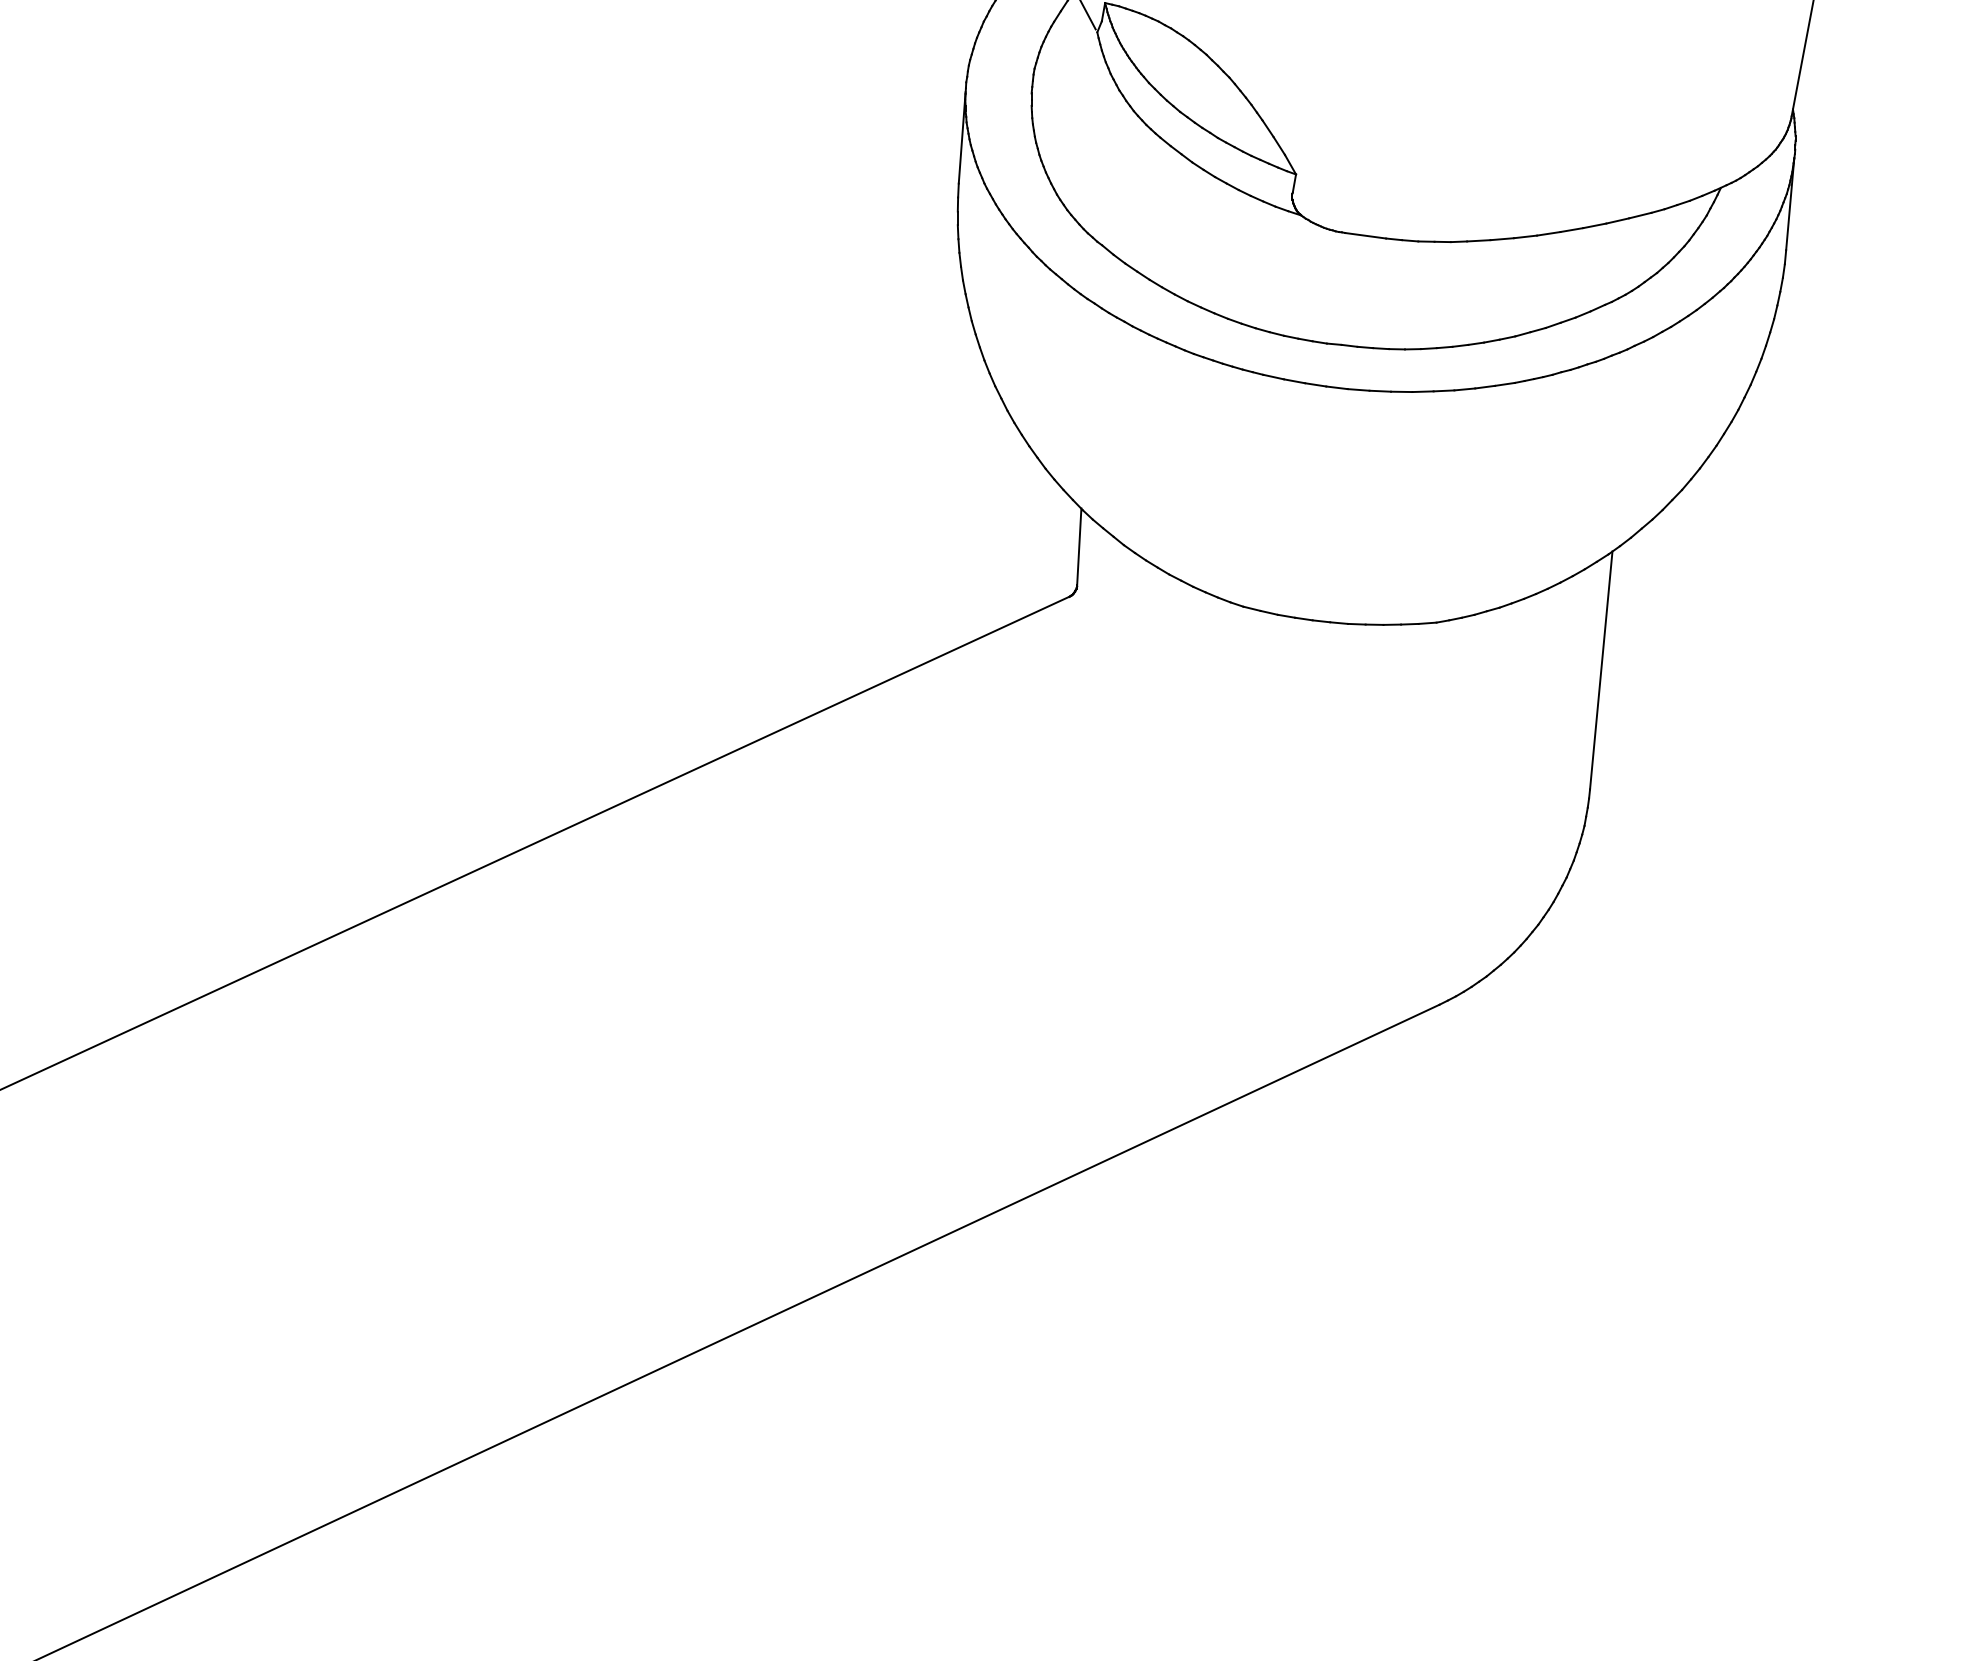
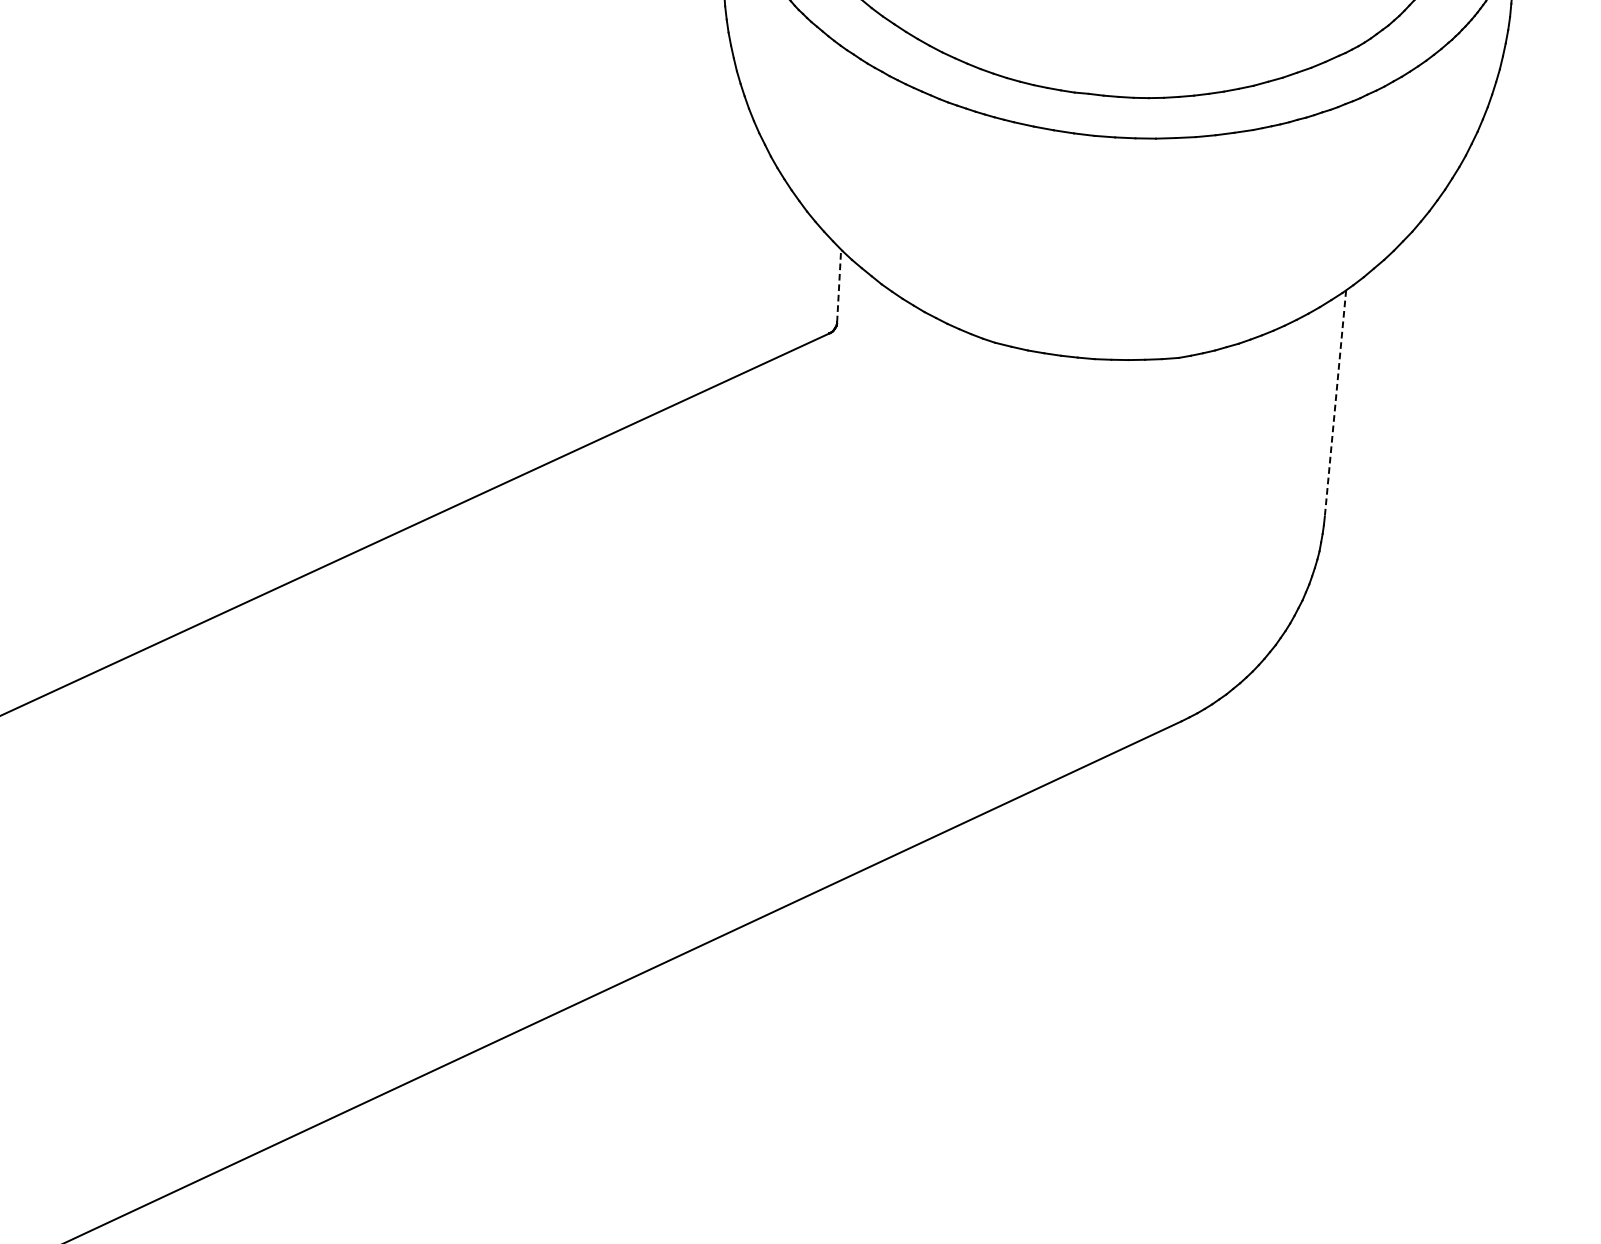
line: (1079, 546) -> (839, 285), solid -> dashed
line: (1601, 670) -> (1335, 403), solid -> dashed

